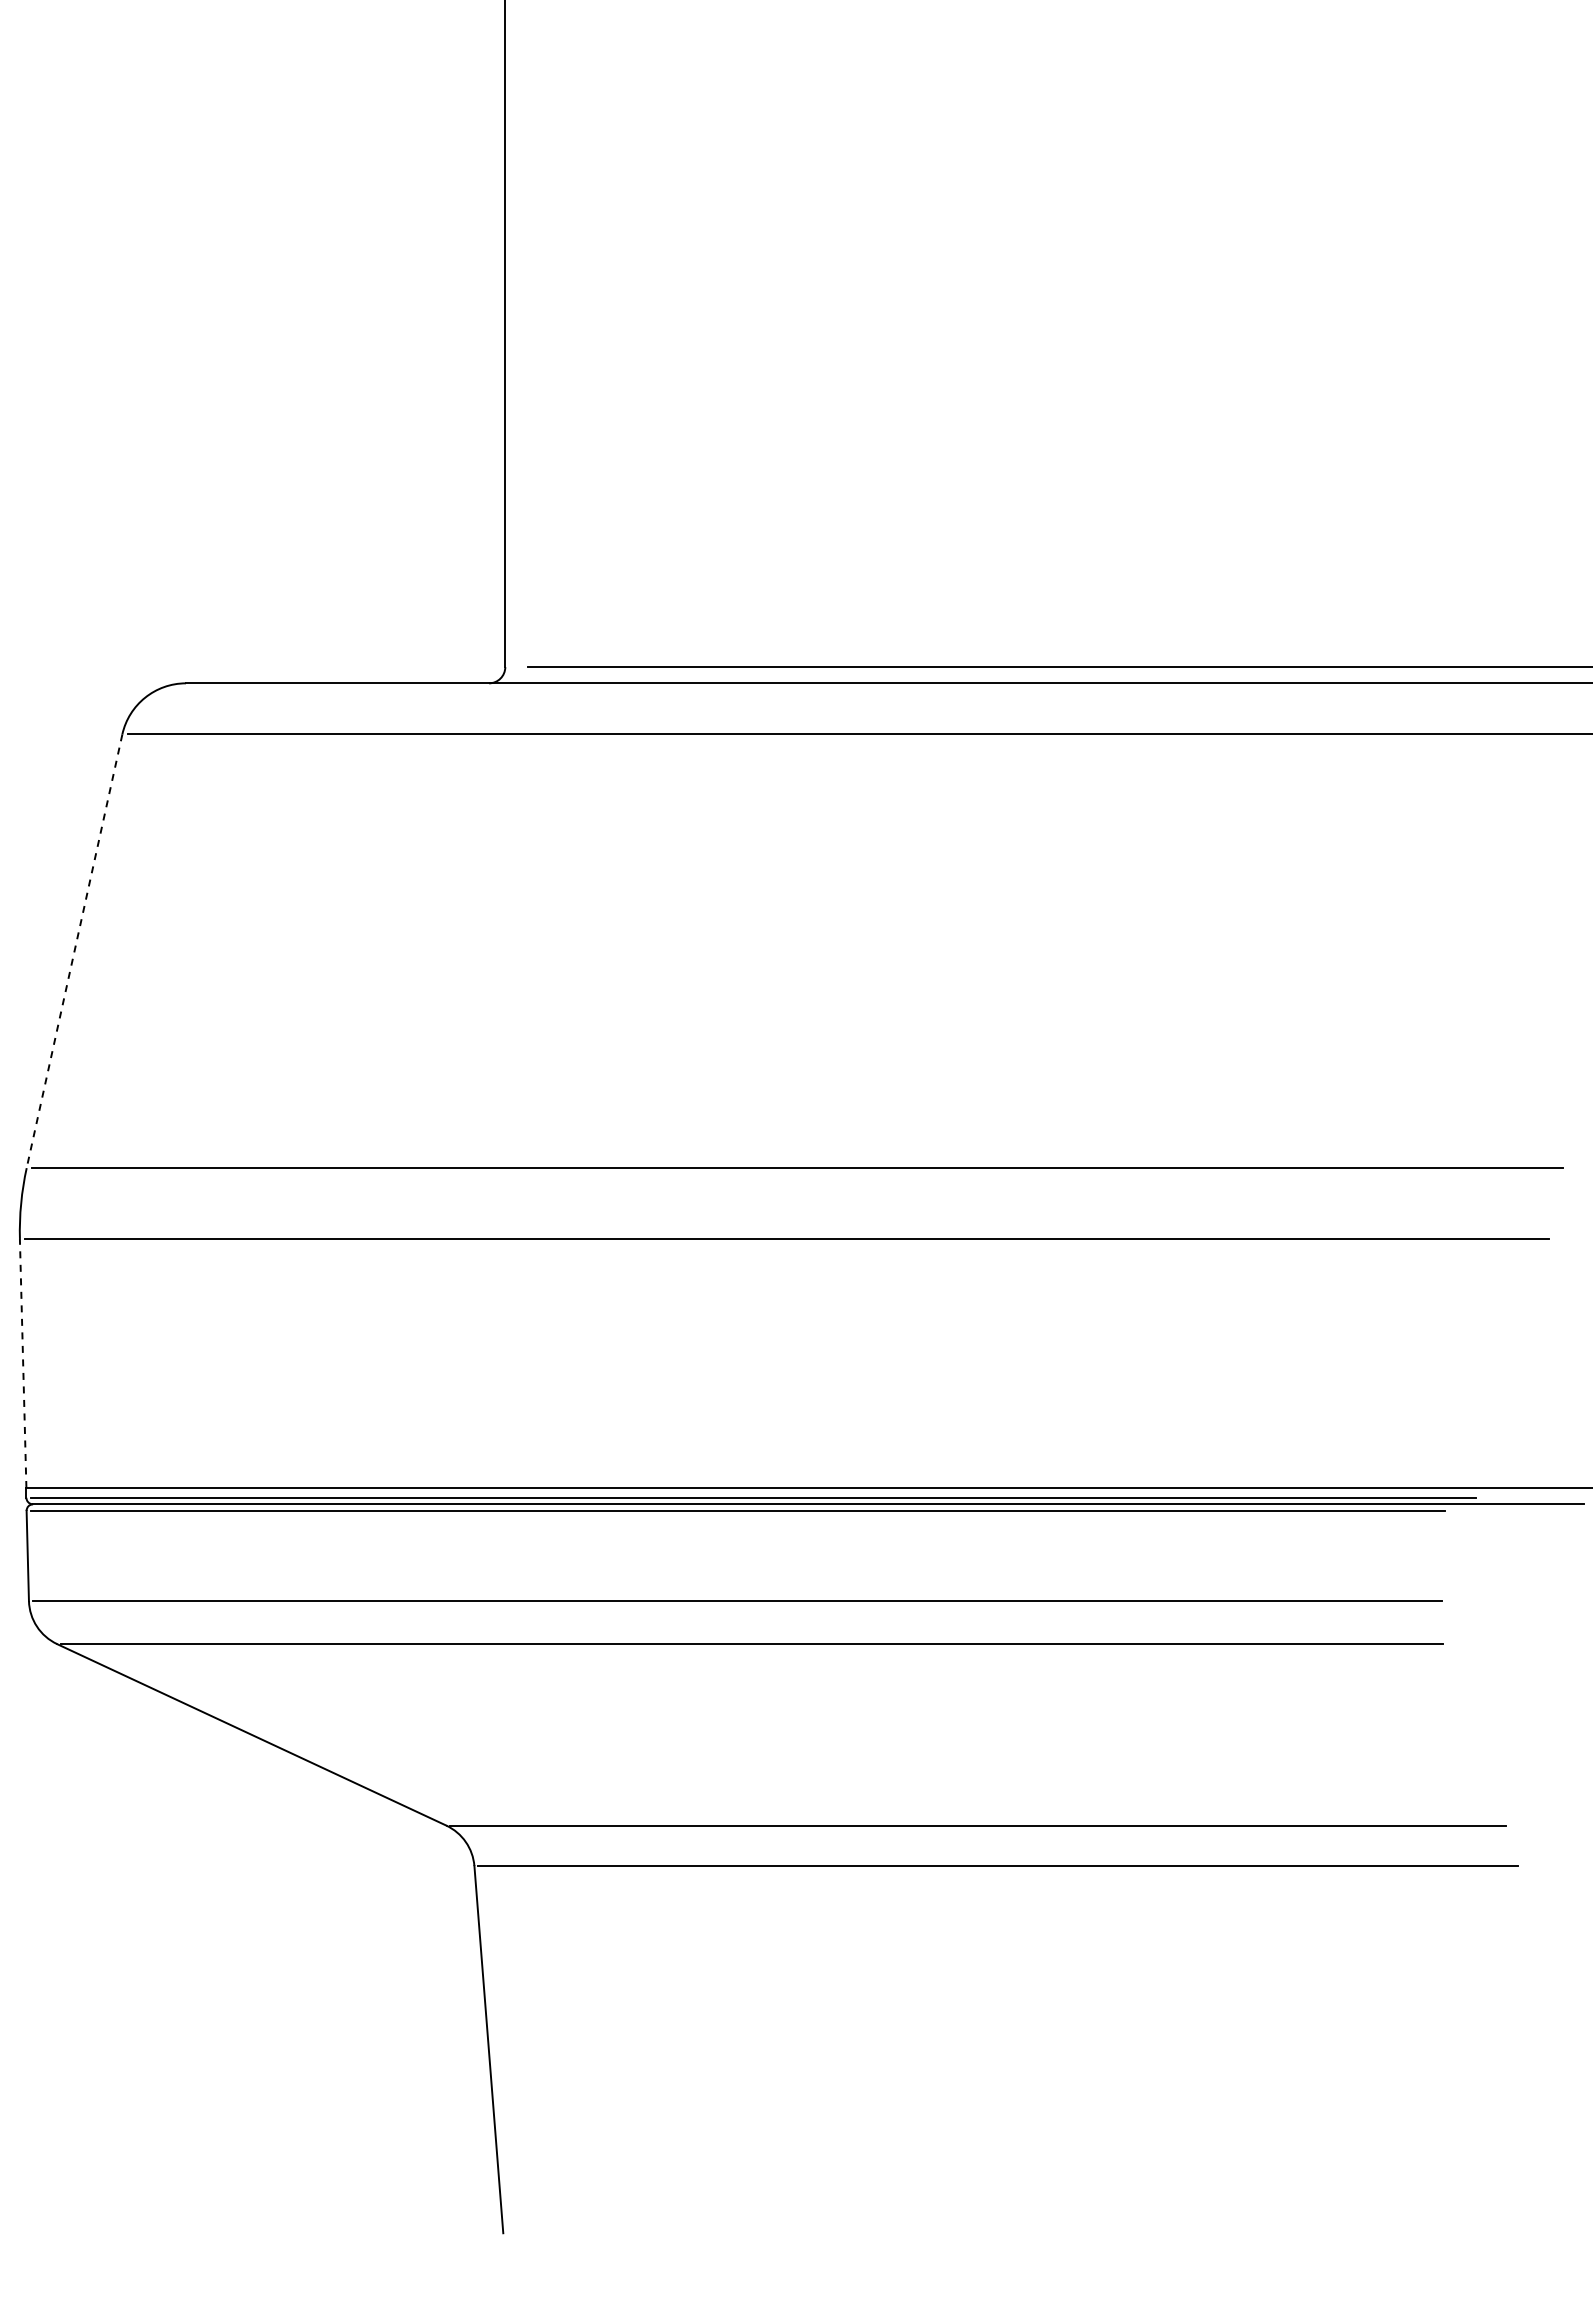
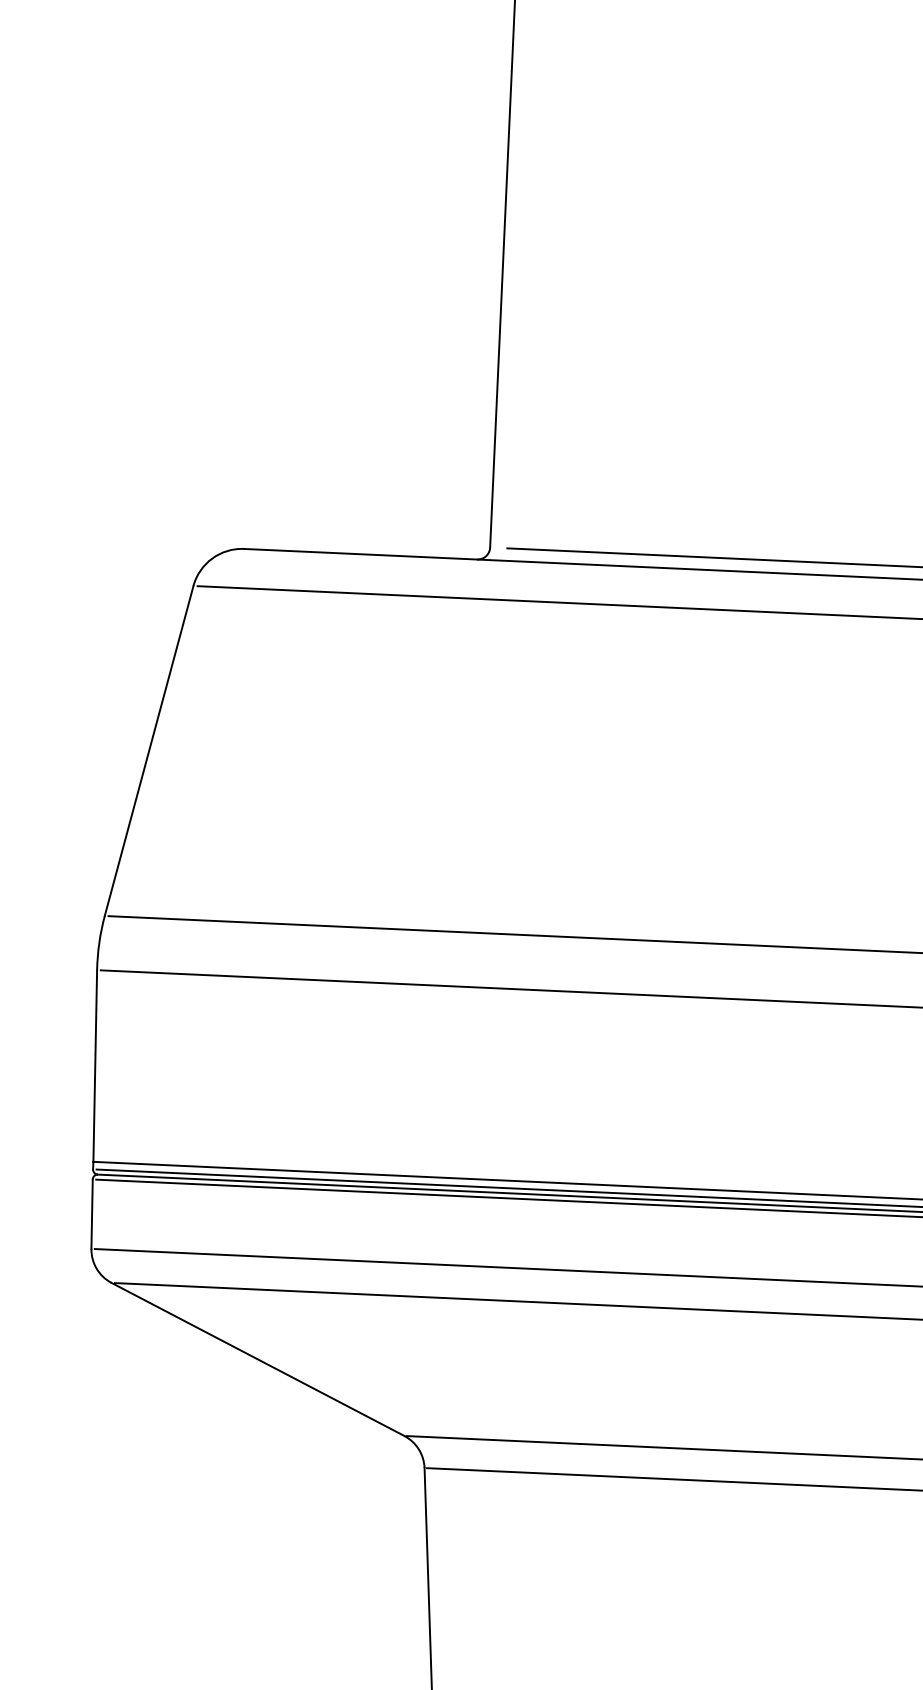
line: (74, 951) -> (149, 751), dashed -> solid
line: (23, 1363) -> (95, 1066), dashed -> solid

